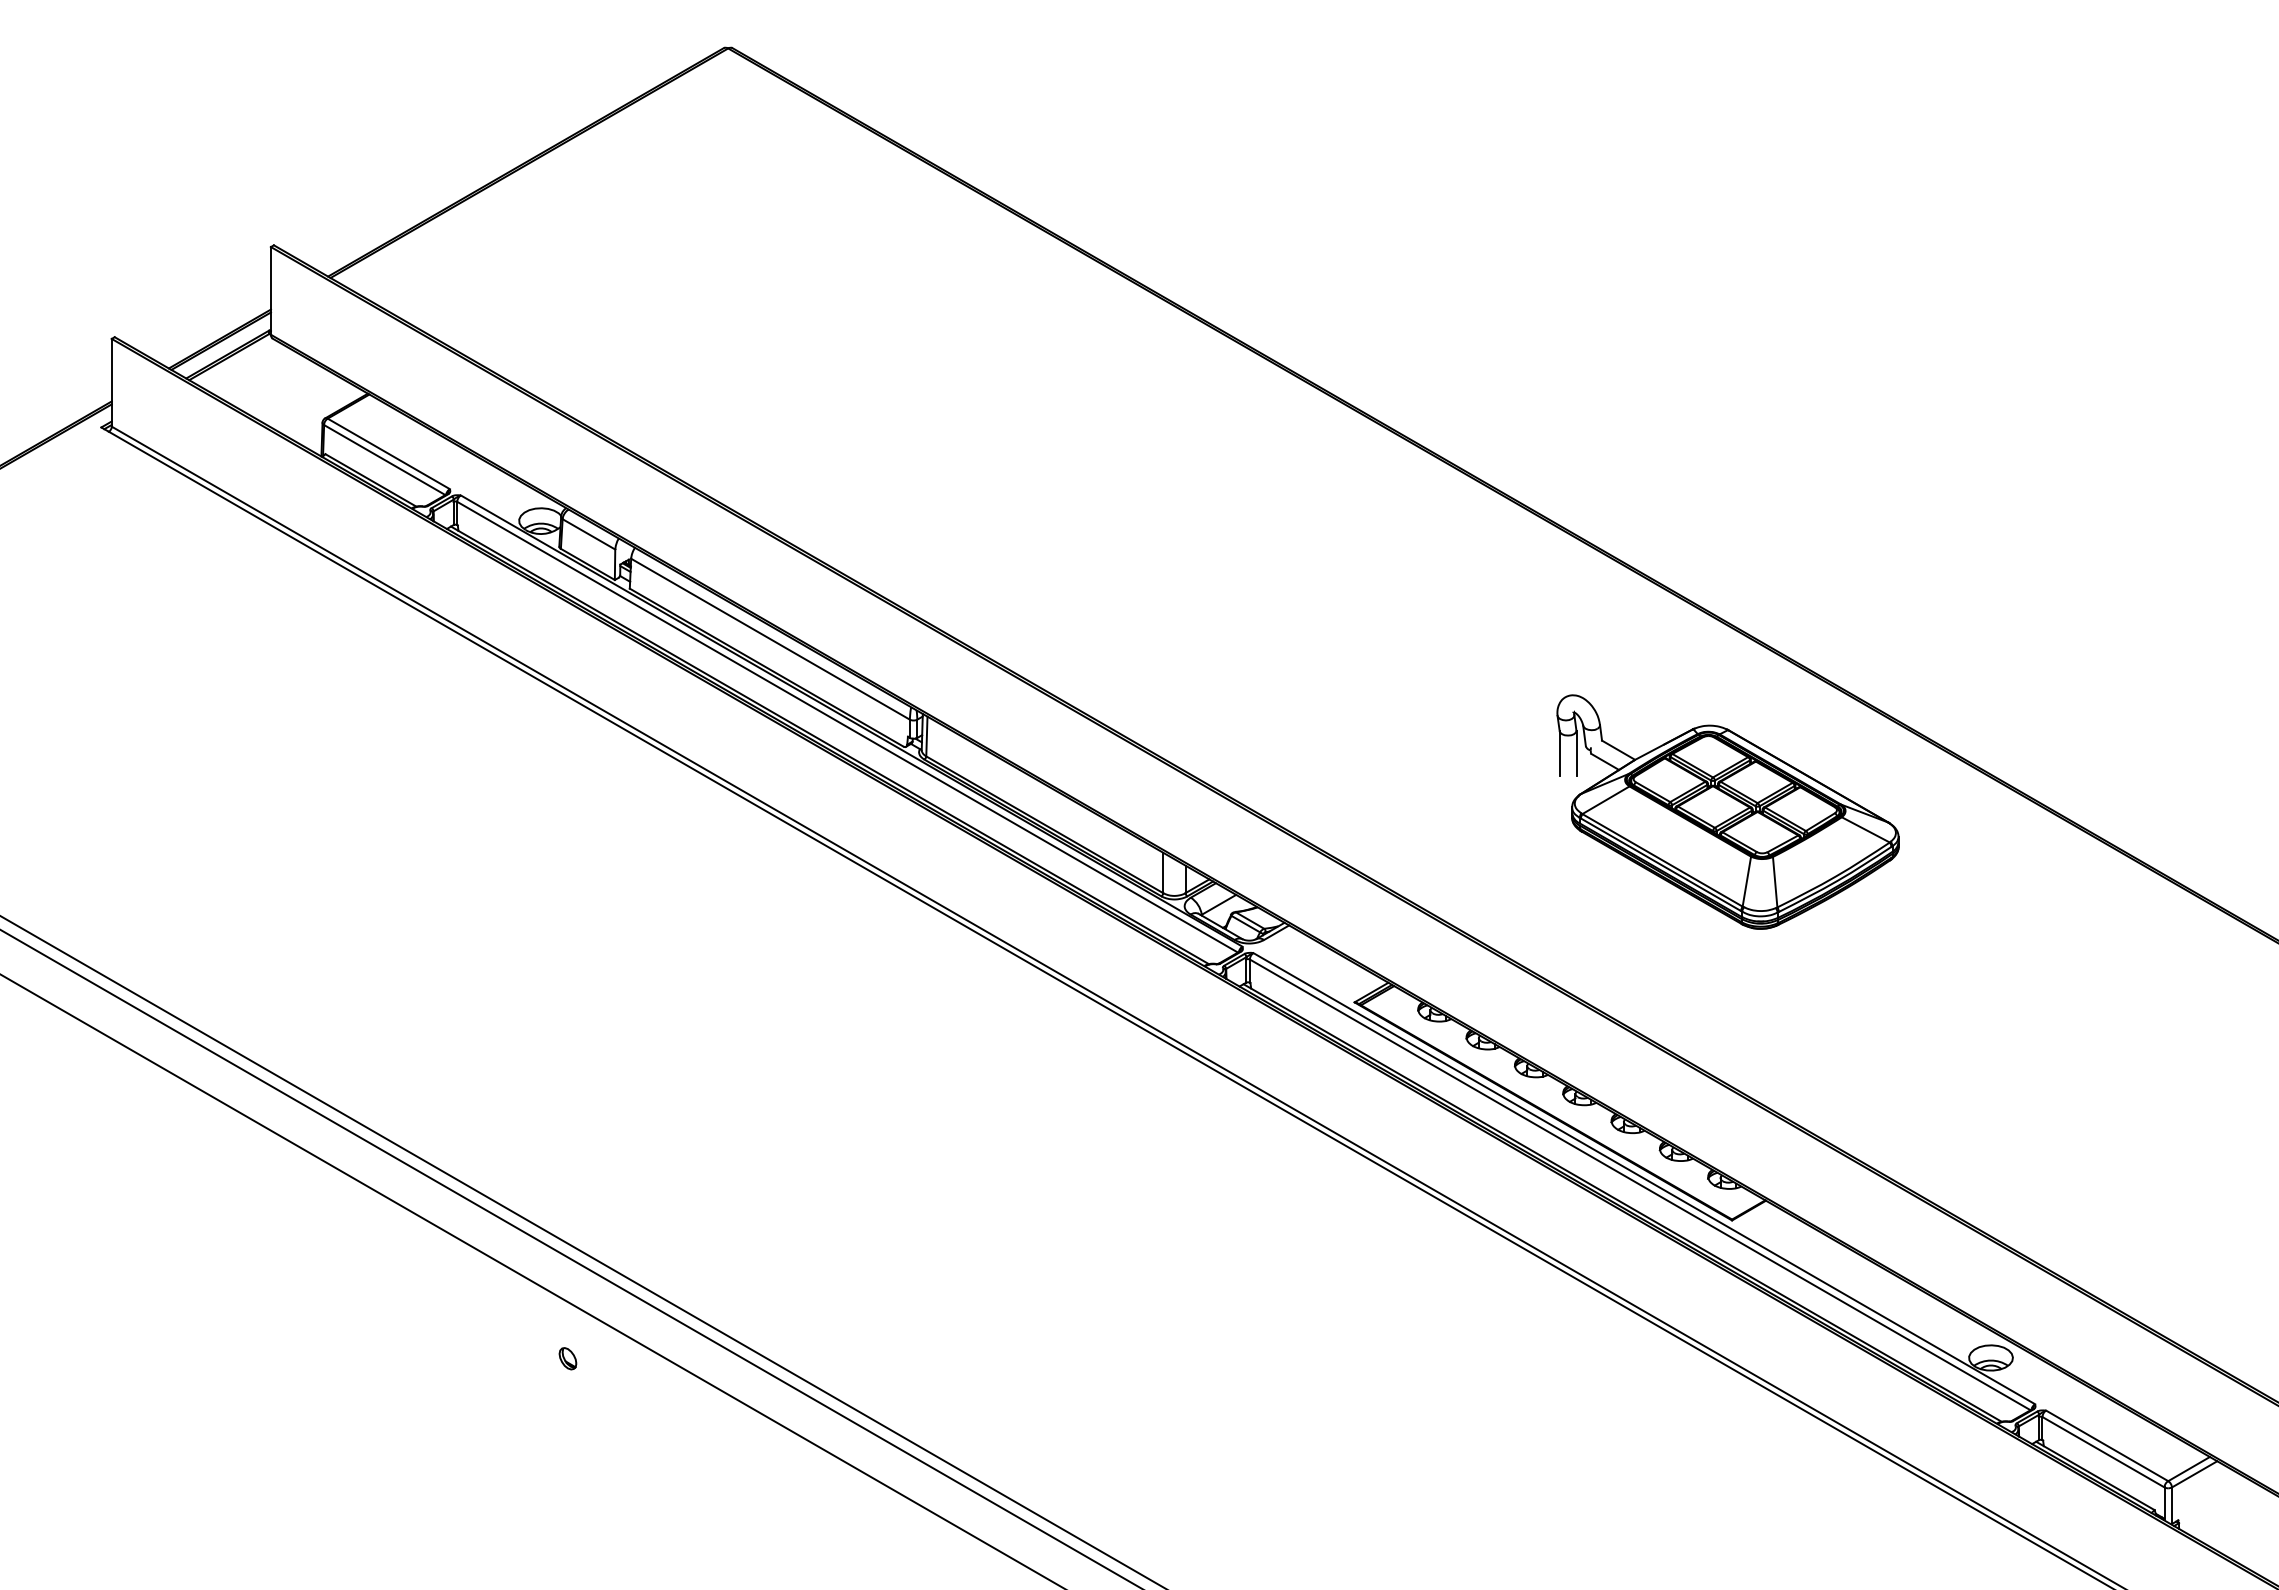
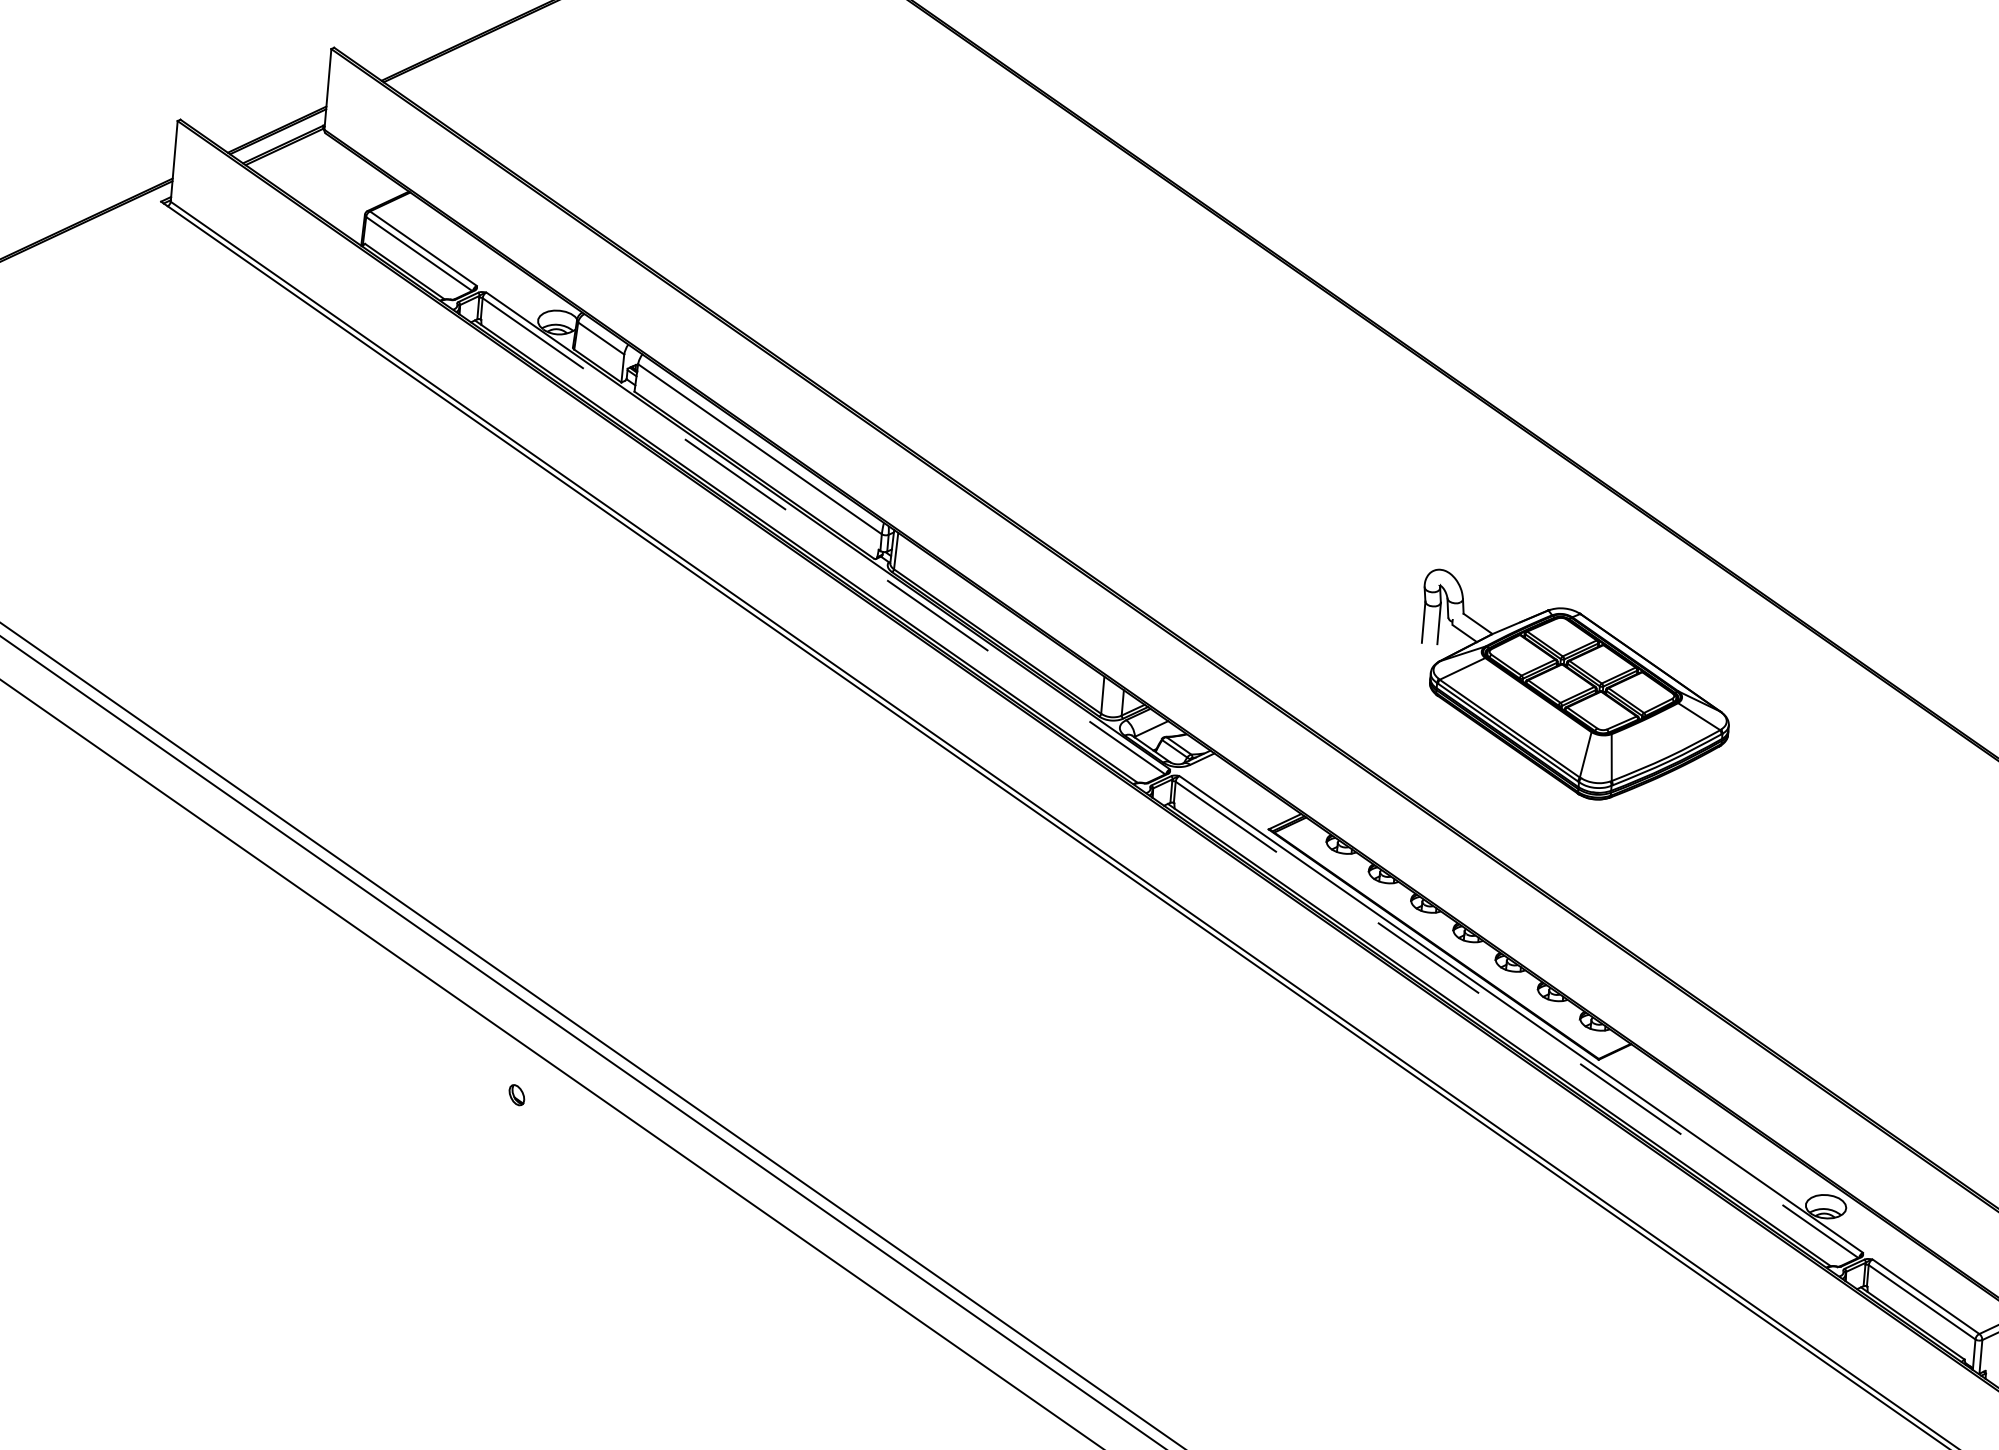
line: (847, 727) -> (823, 536), solid -> dashed
part: (1727, 811) -> (1573, 688), moved
line: (1640, 1184) -> (1517, 1019), solid -> dashed

